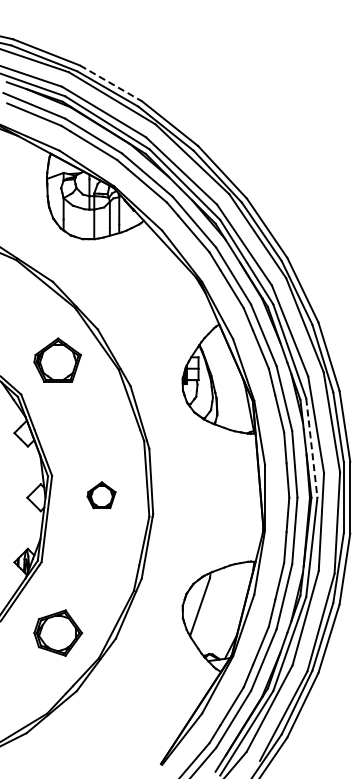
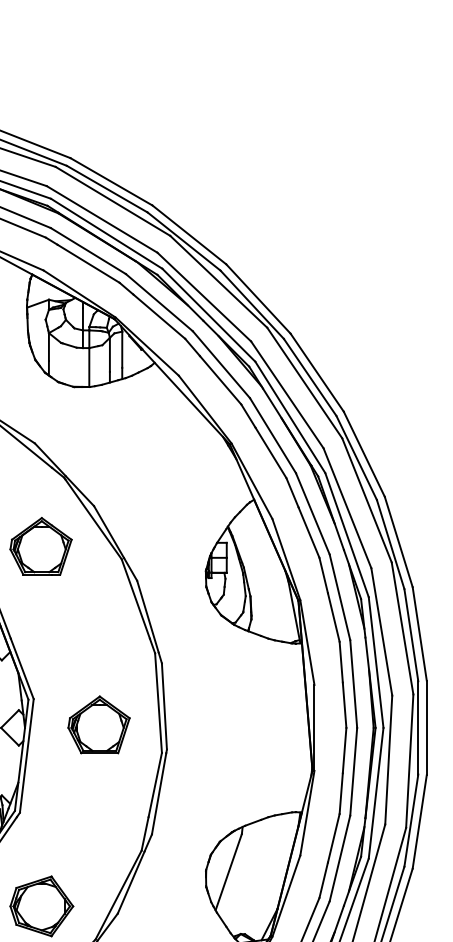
line: (111, 83) -> (112, 181), dashed -> solid
line: (311, 448) -> (375, 663), dashed -> solid
part: (101, 494) -> (98, 723), size x1.67

